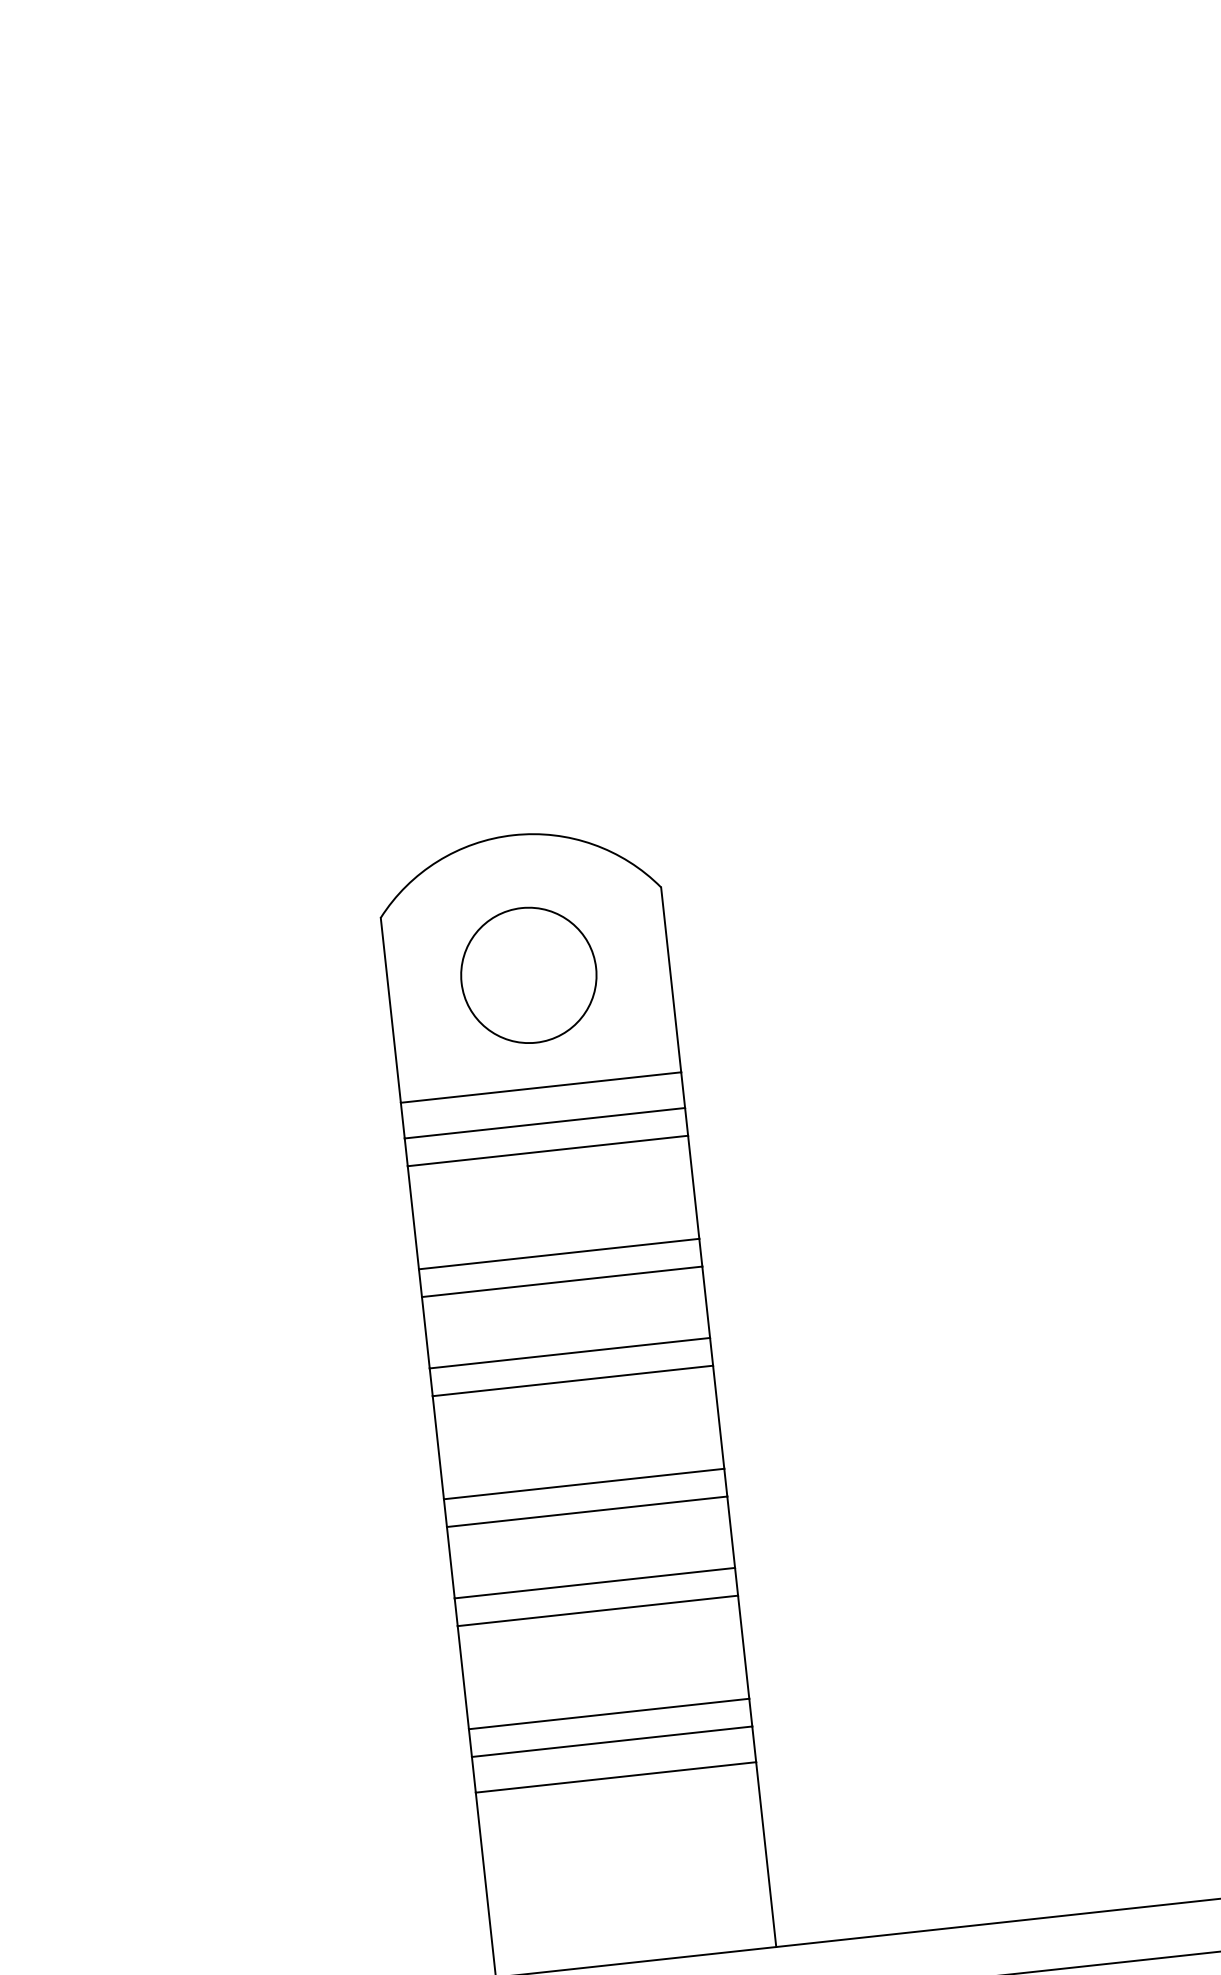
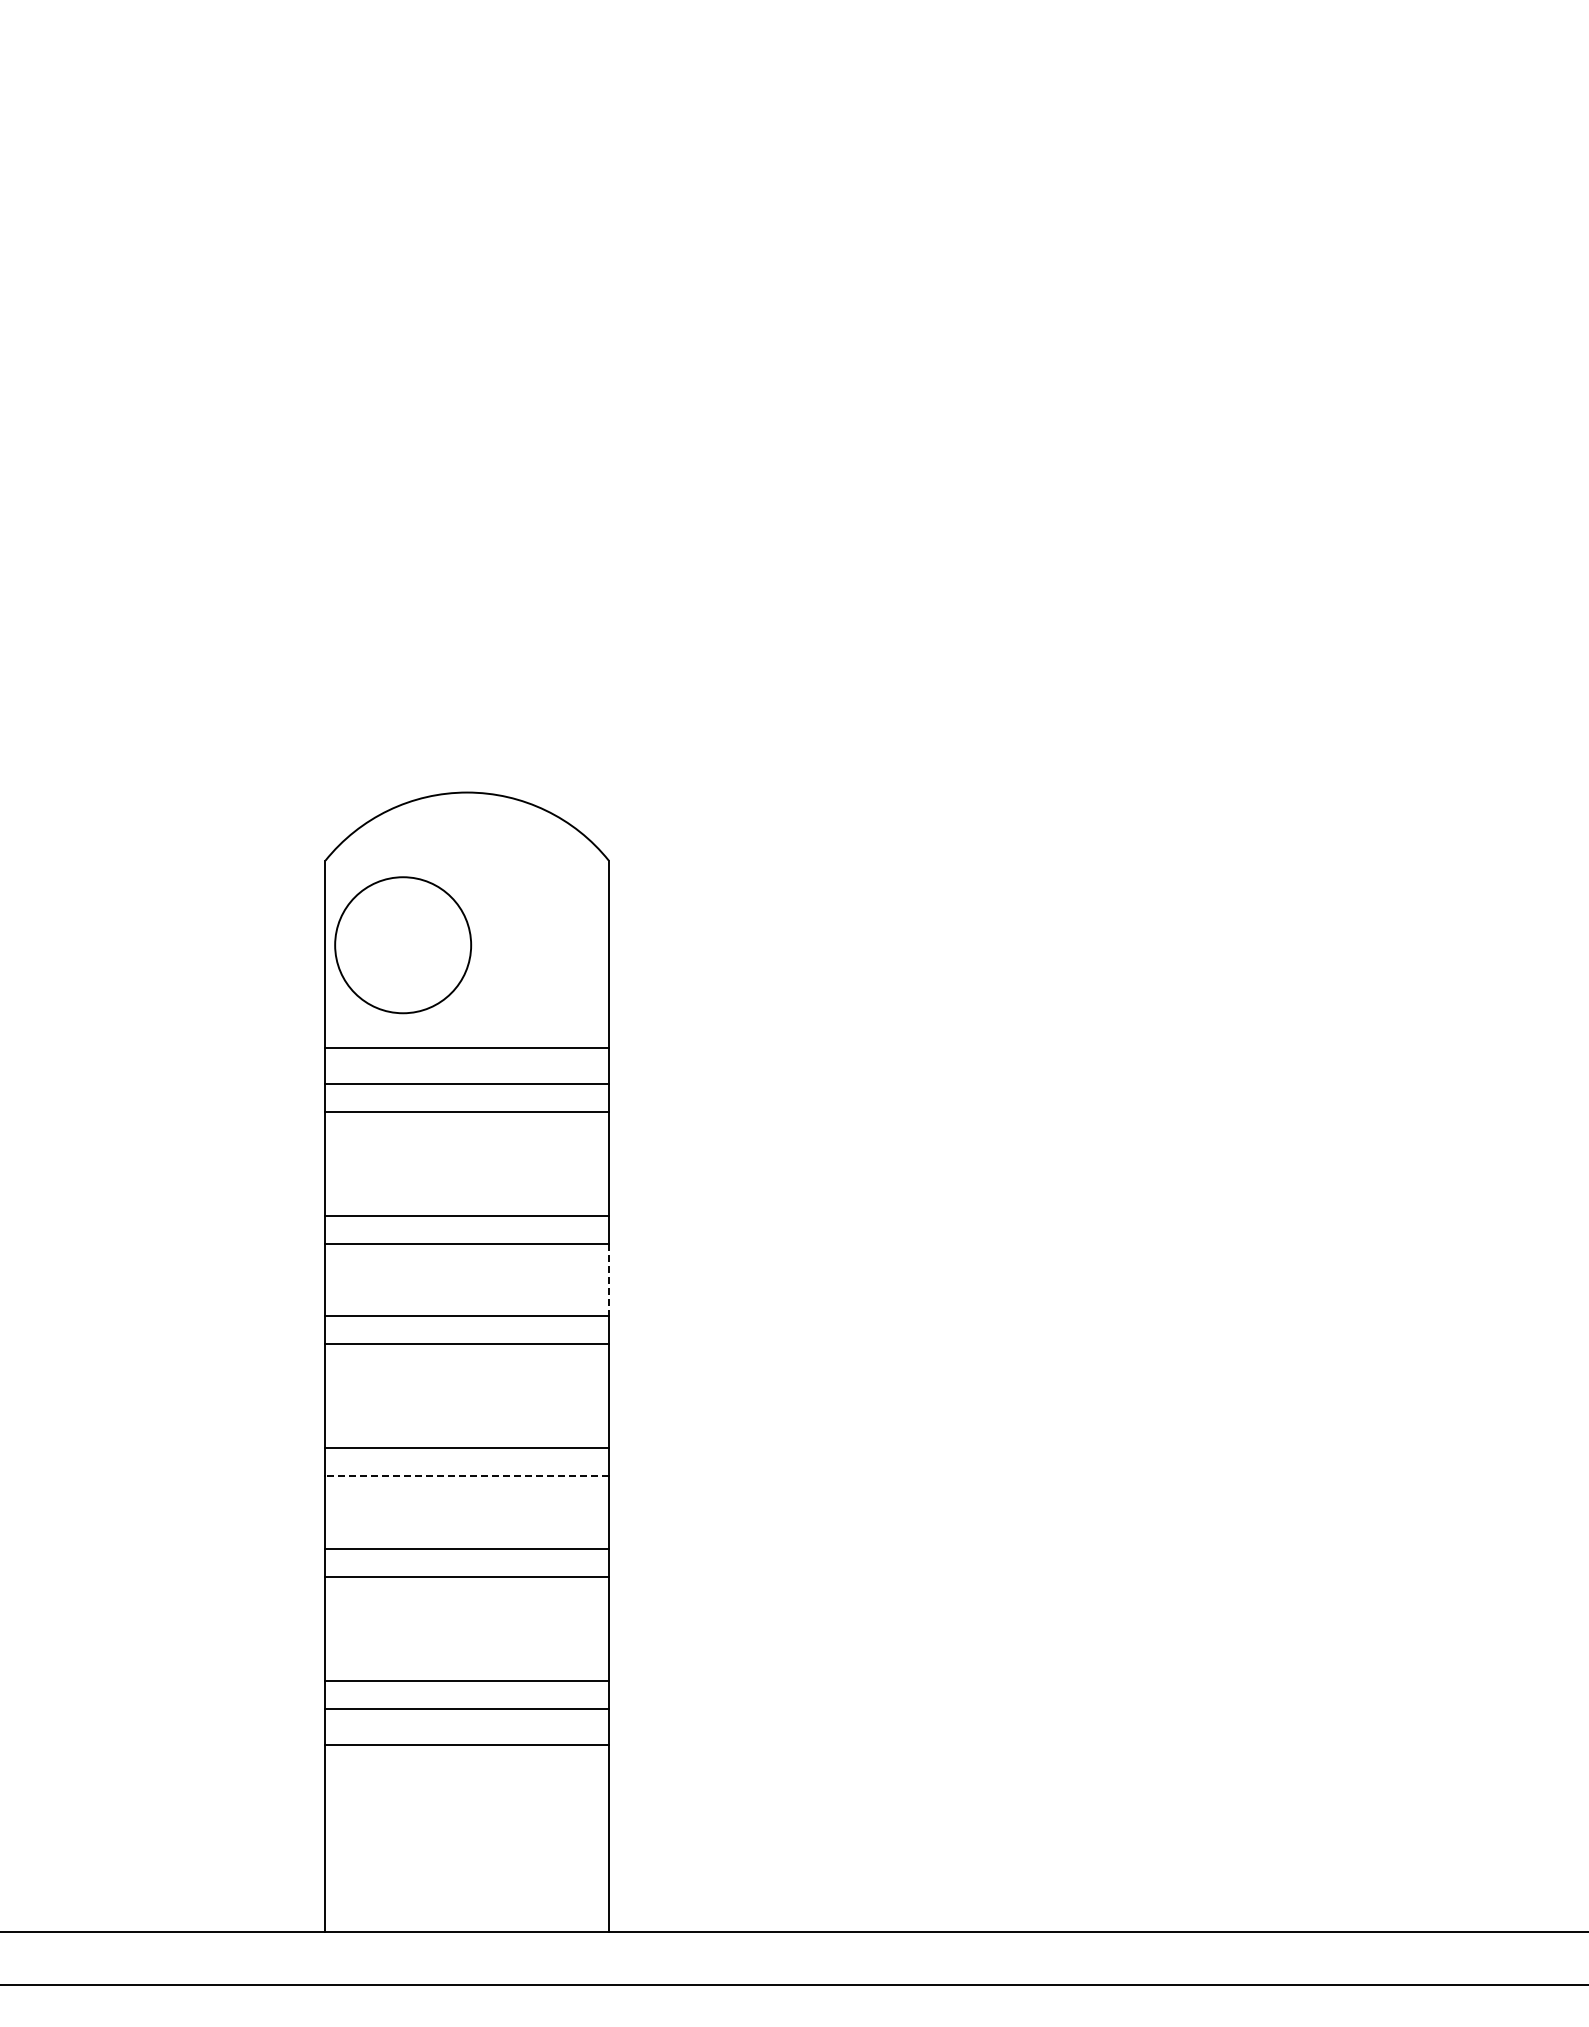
circle: (529, 975) -> (403, 945), moved
line: (705, 1302) -> (608, 1280), solid -> dashed
line: (587, 1511) -> (467, 1476), solid -> dashed

